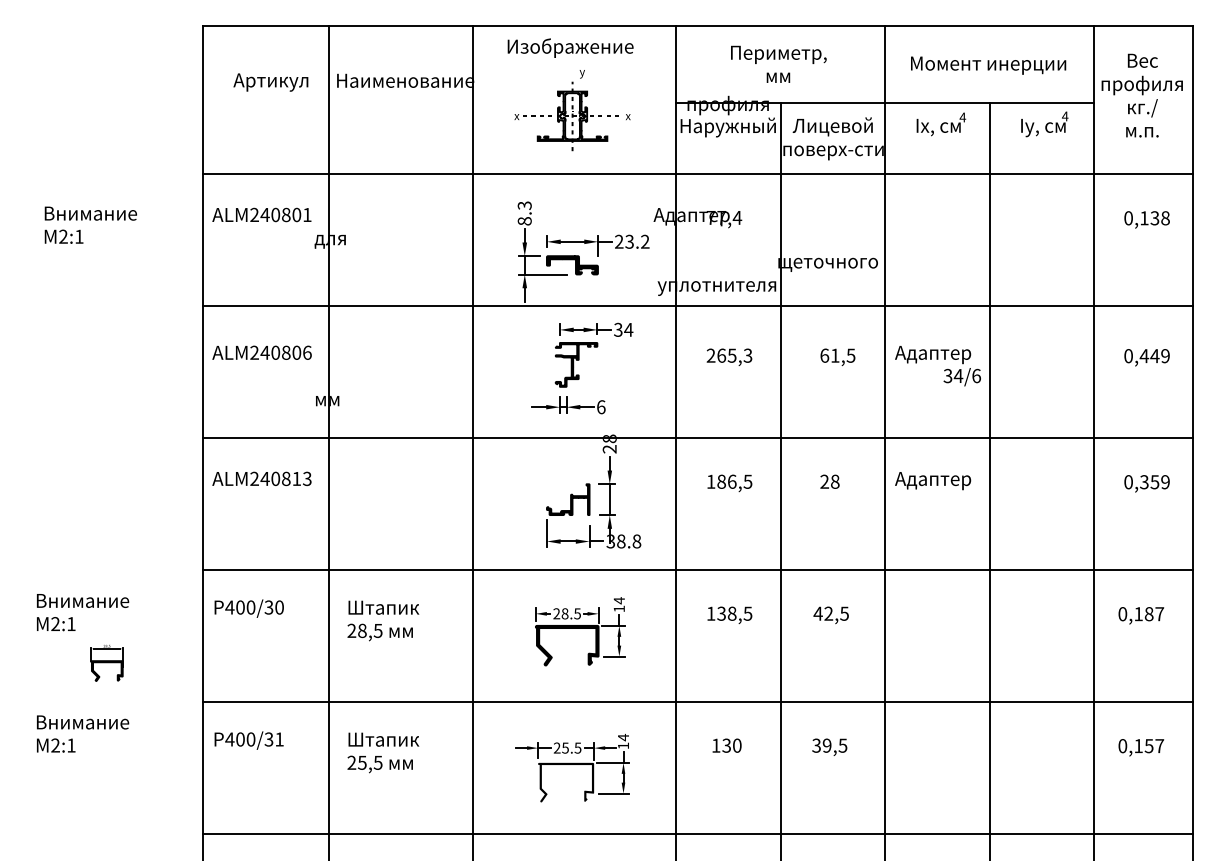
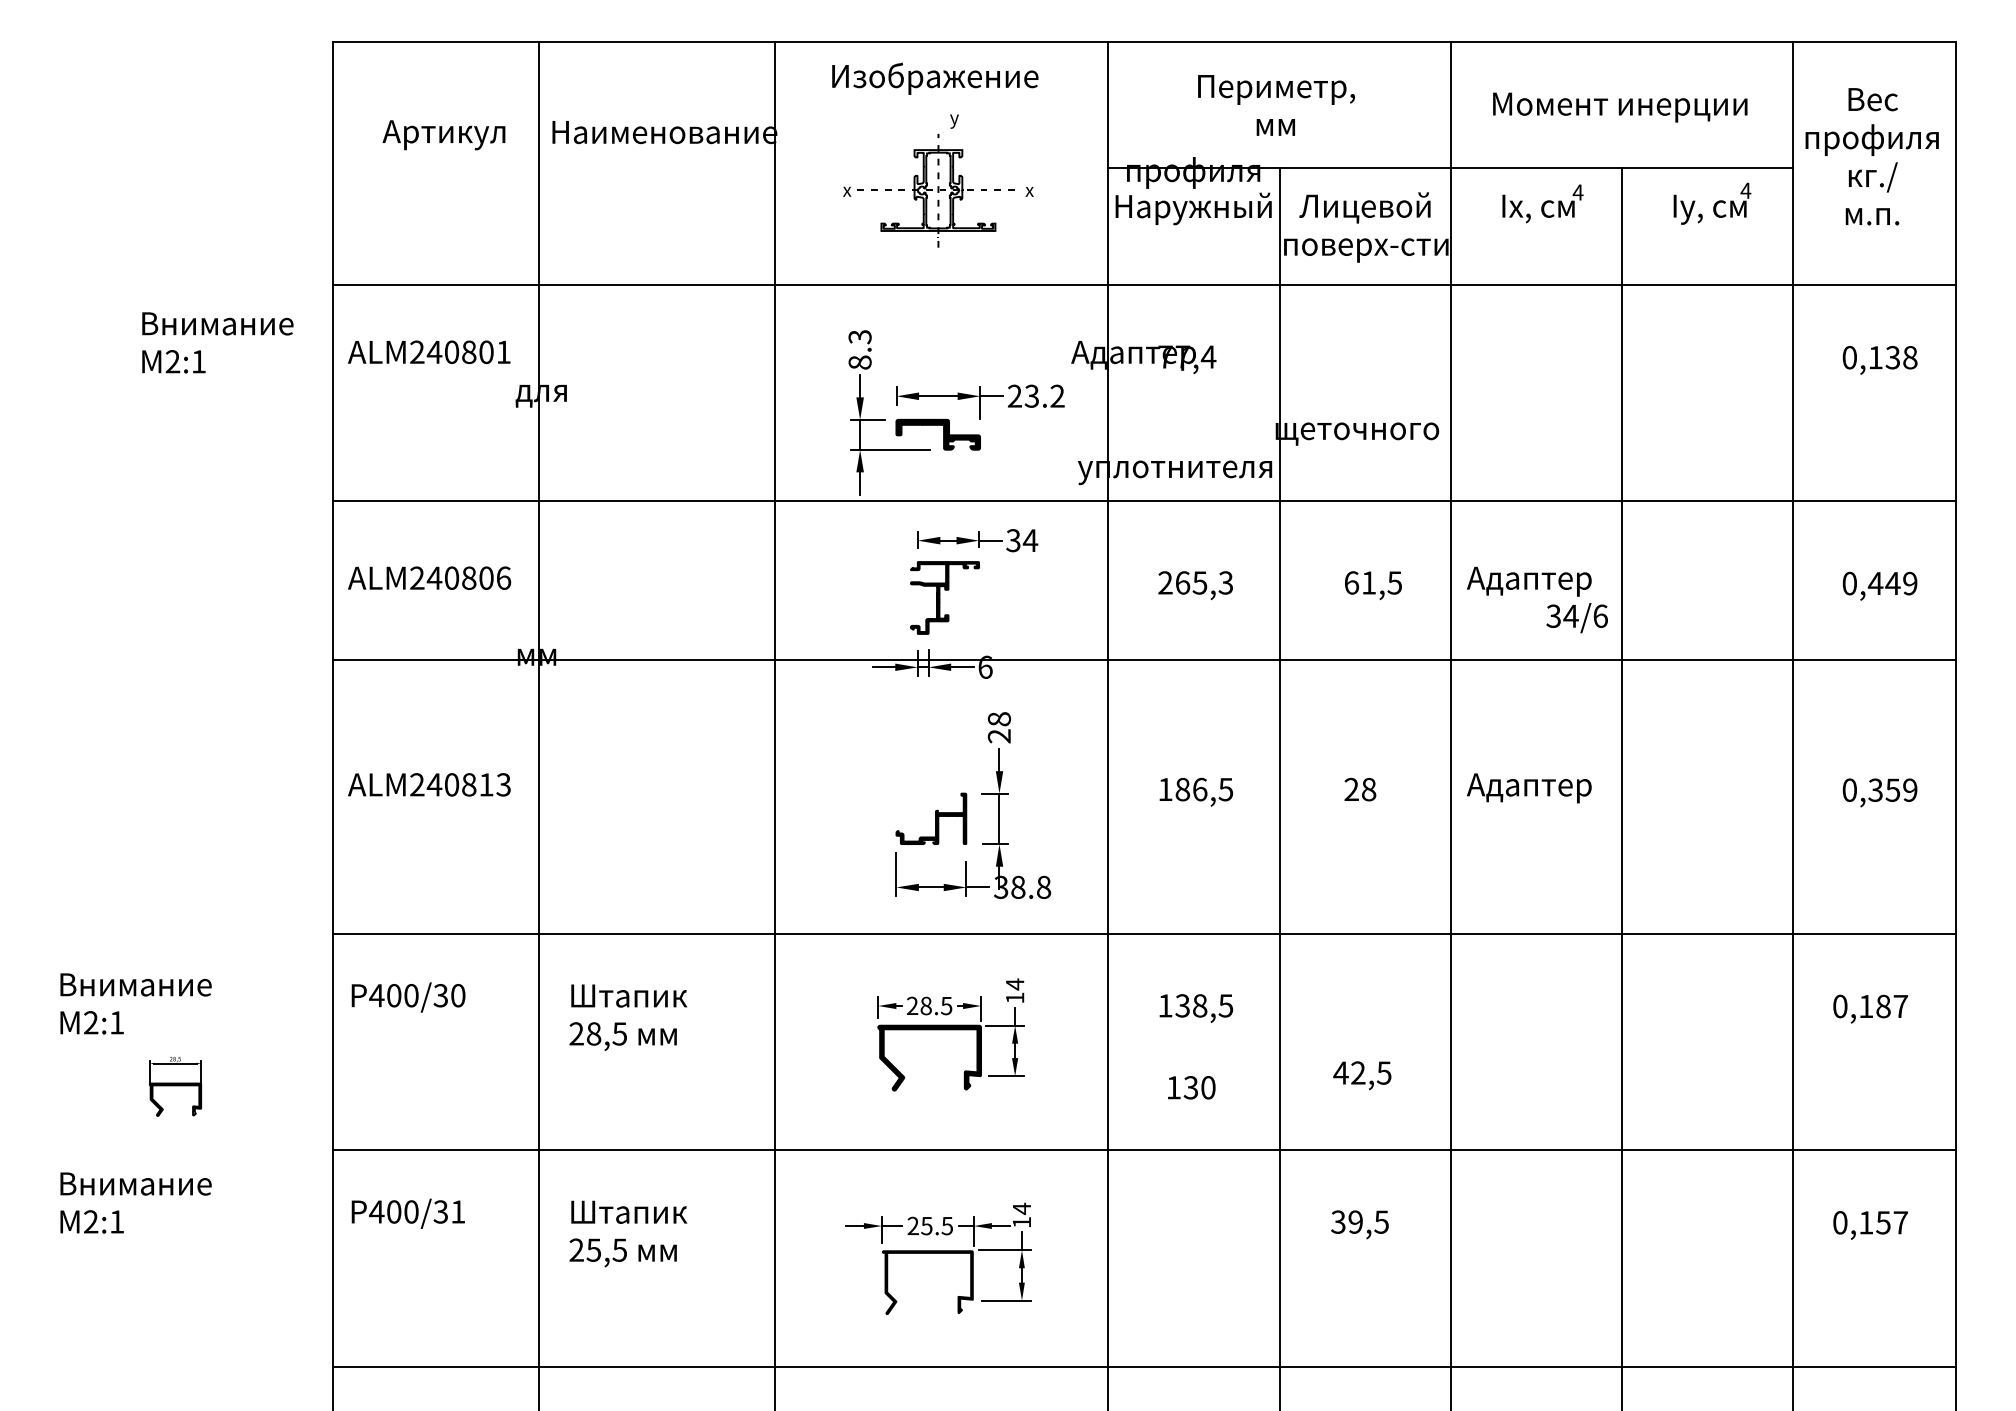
text: (90, 224) -> (217, 341), moved
line: (698, 437) -> (1144, 659), moved
text: (830, 615) -> (1361, 1075), moved
text: (726, 745) -> (1190, 1087), moved

